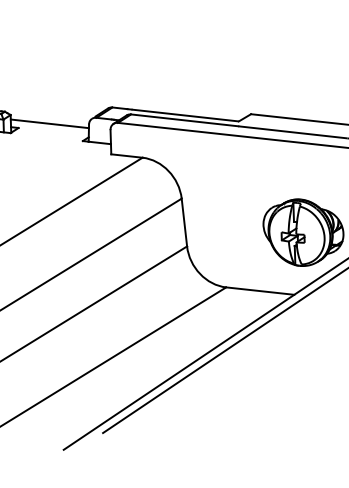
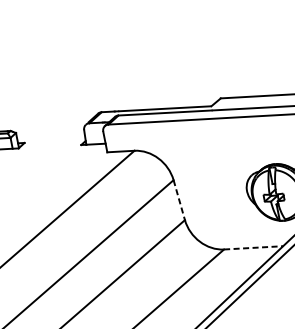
line: (49, 123) -> (50, 134), removed
line: (184, 223) -> (179, 200), solid -> dashed
line: (260, 291) -> (253, 248), solid -> dashed

